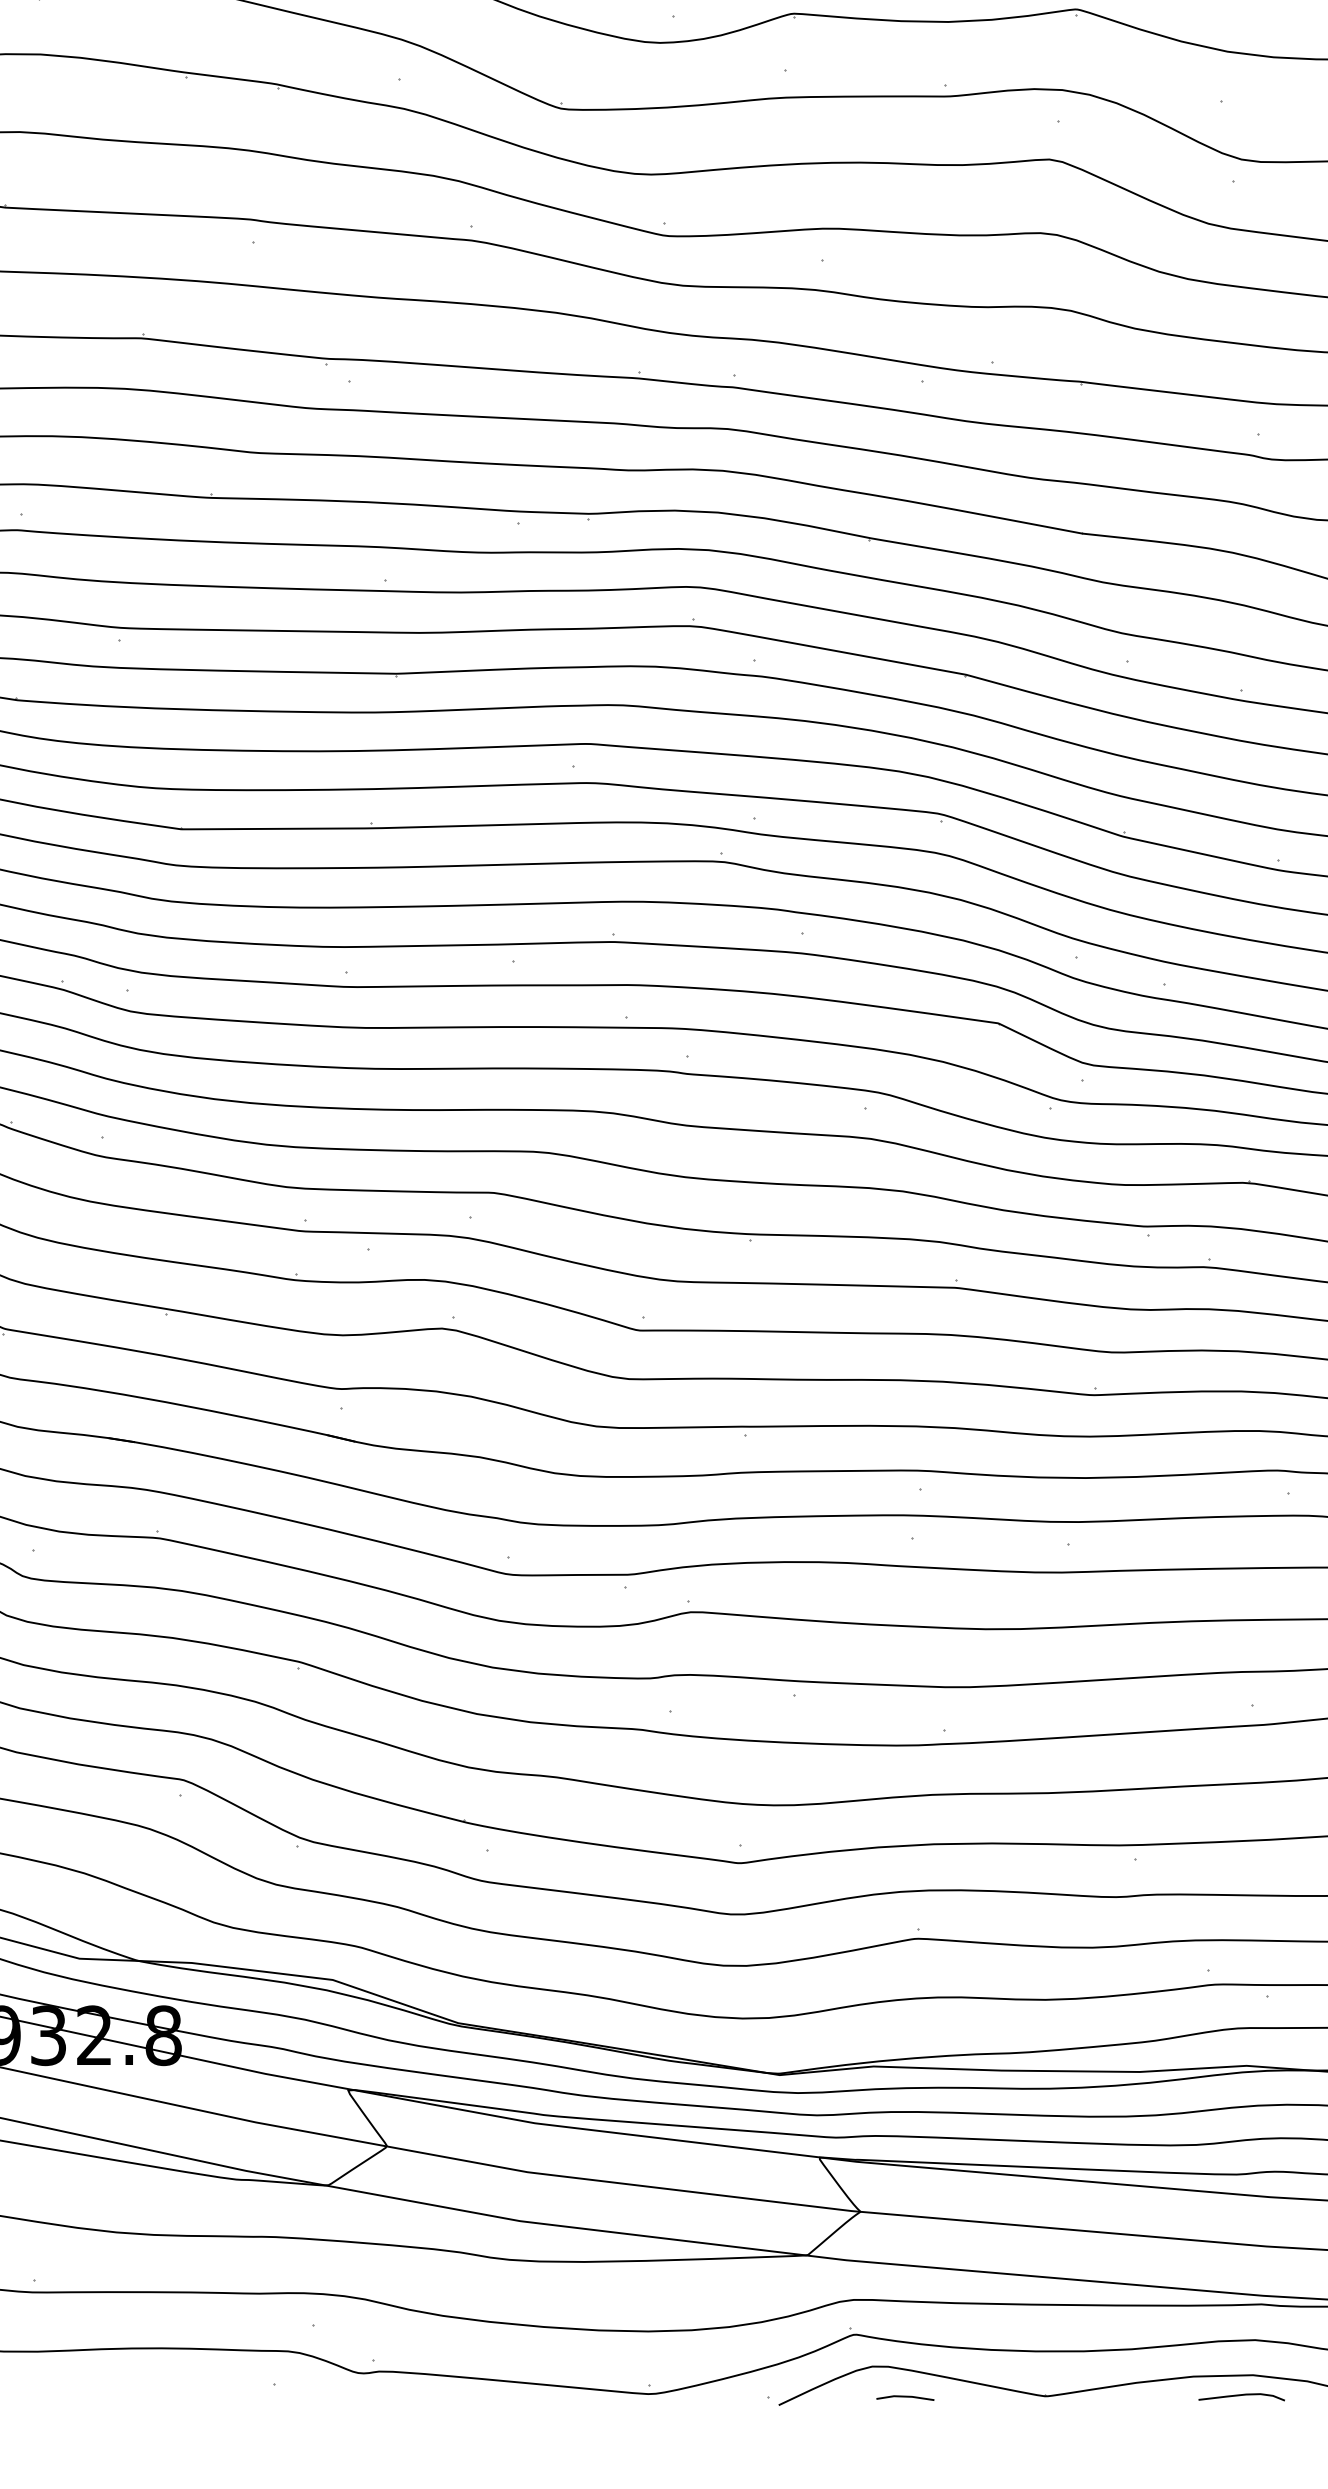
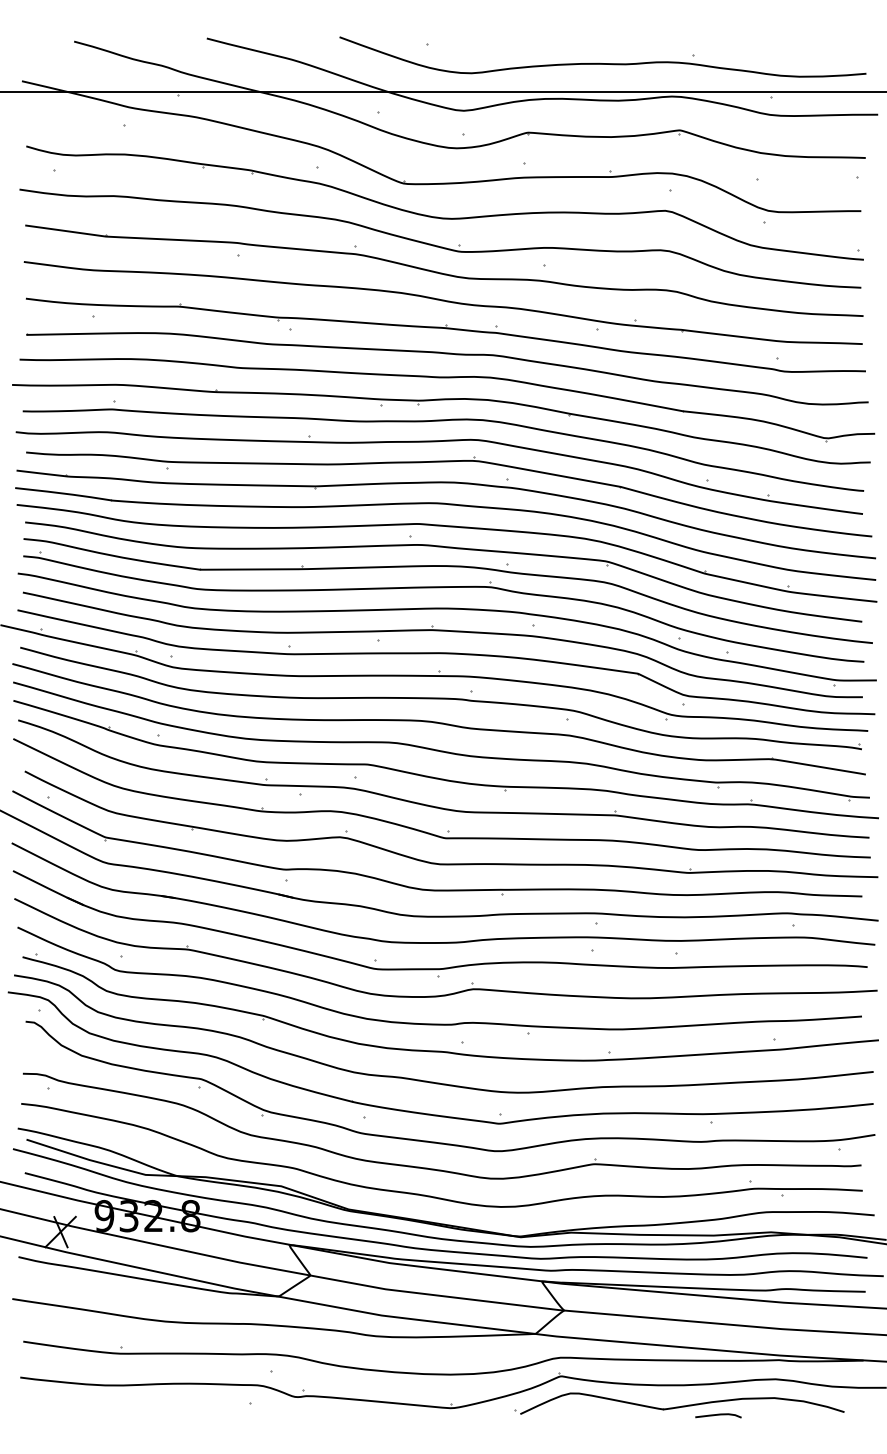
curve: (1241, 2396) -> (718, 1415), moved
line: (904, 2398) -> (587, 1410), removed

